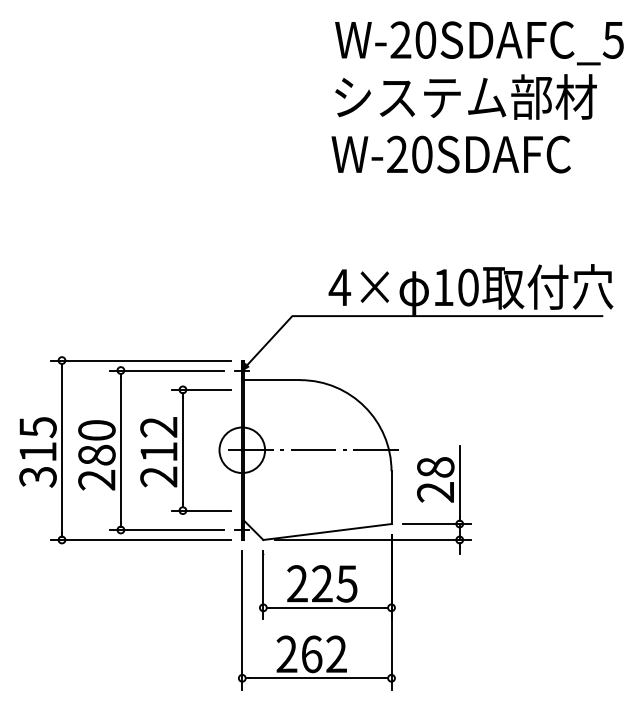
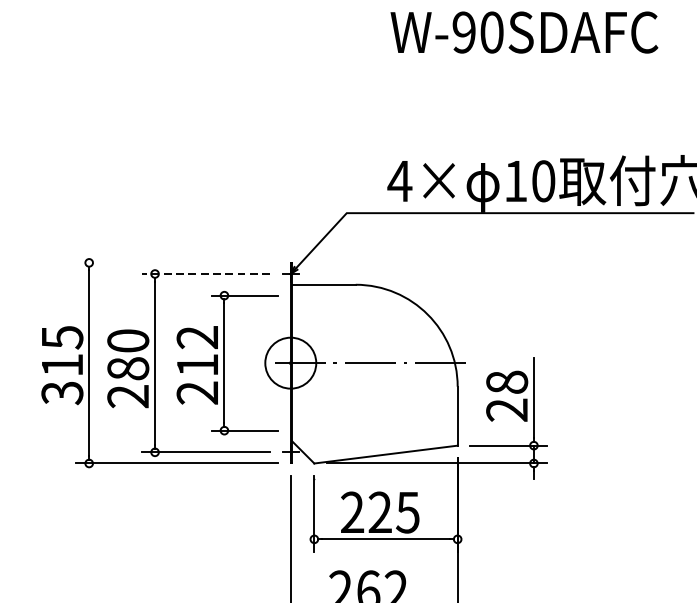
text: (397, 154) -> (464, 32), W-20SDAFC -> W-90SDAFC
line: (140, 360) -> (176, 262), removed
line: (166, 370) -> (206, 273), solid -> dashed

